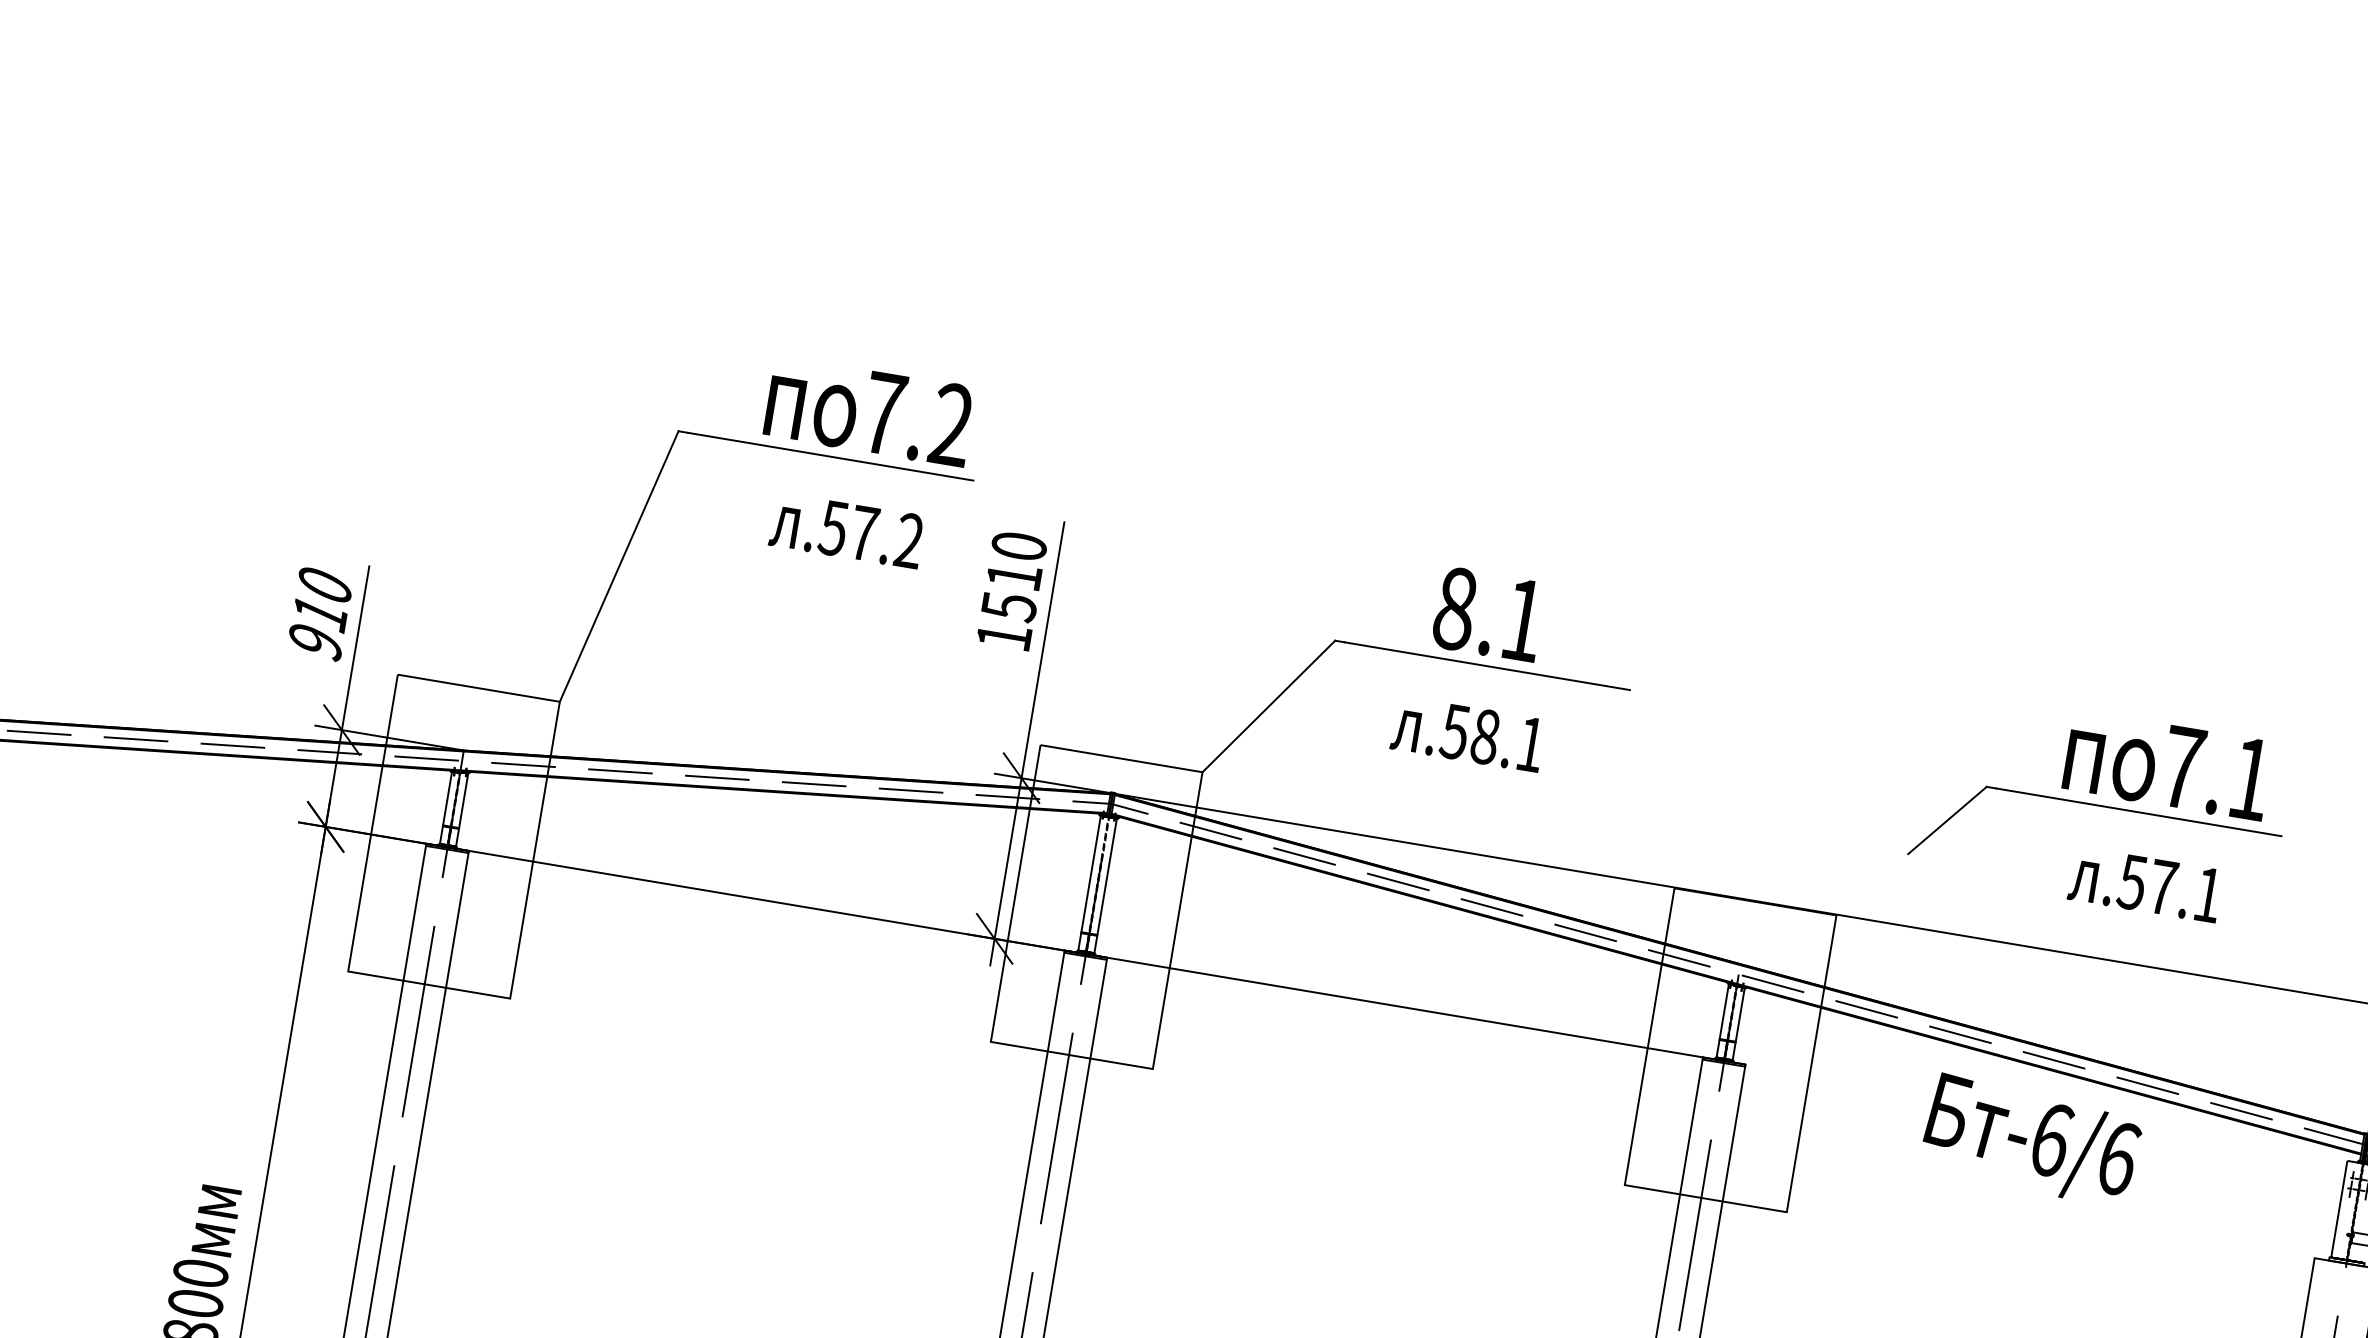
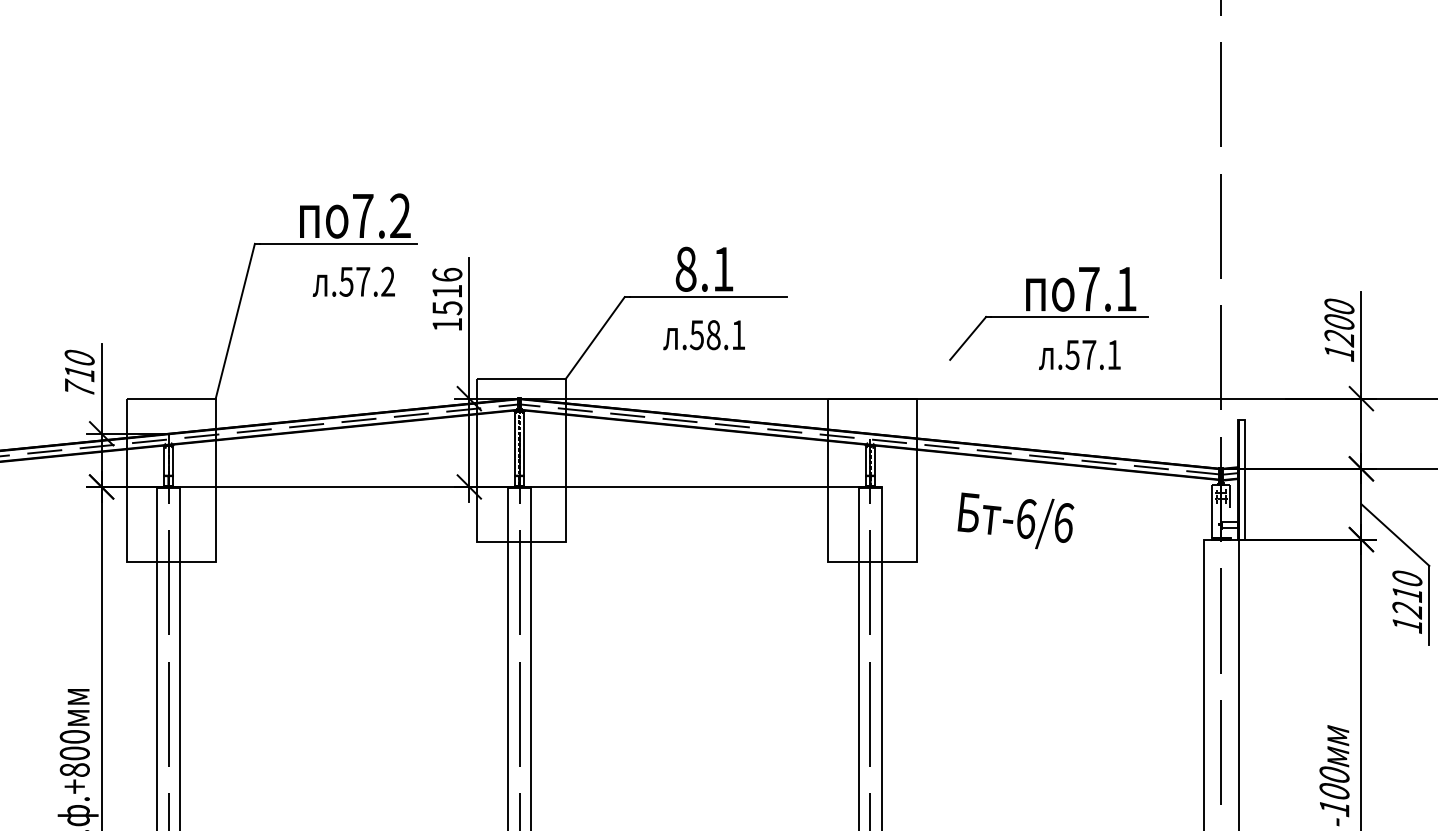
text: (1019, 545) -> (447, 274), 1510 -> 1516
text: (315, 639) -> (79, 387), 910 -> 710
text: (2031, 1139) -> (1015, 520), moved

